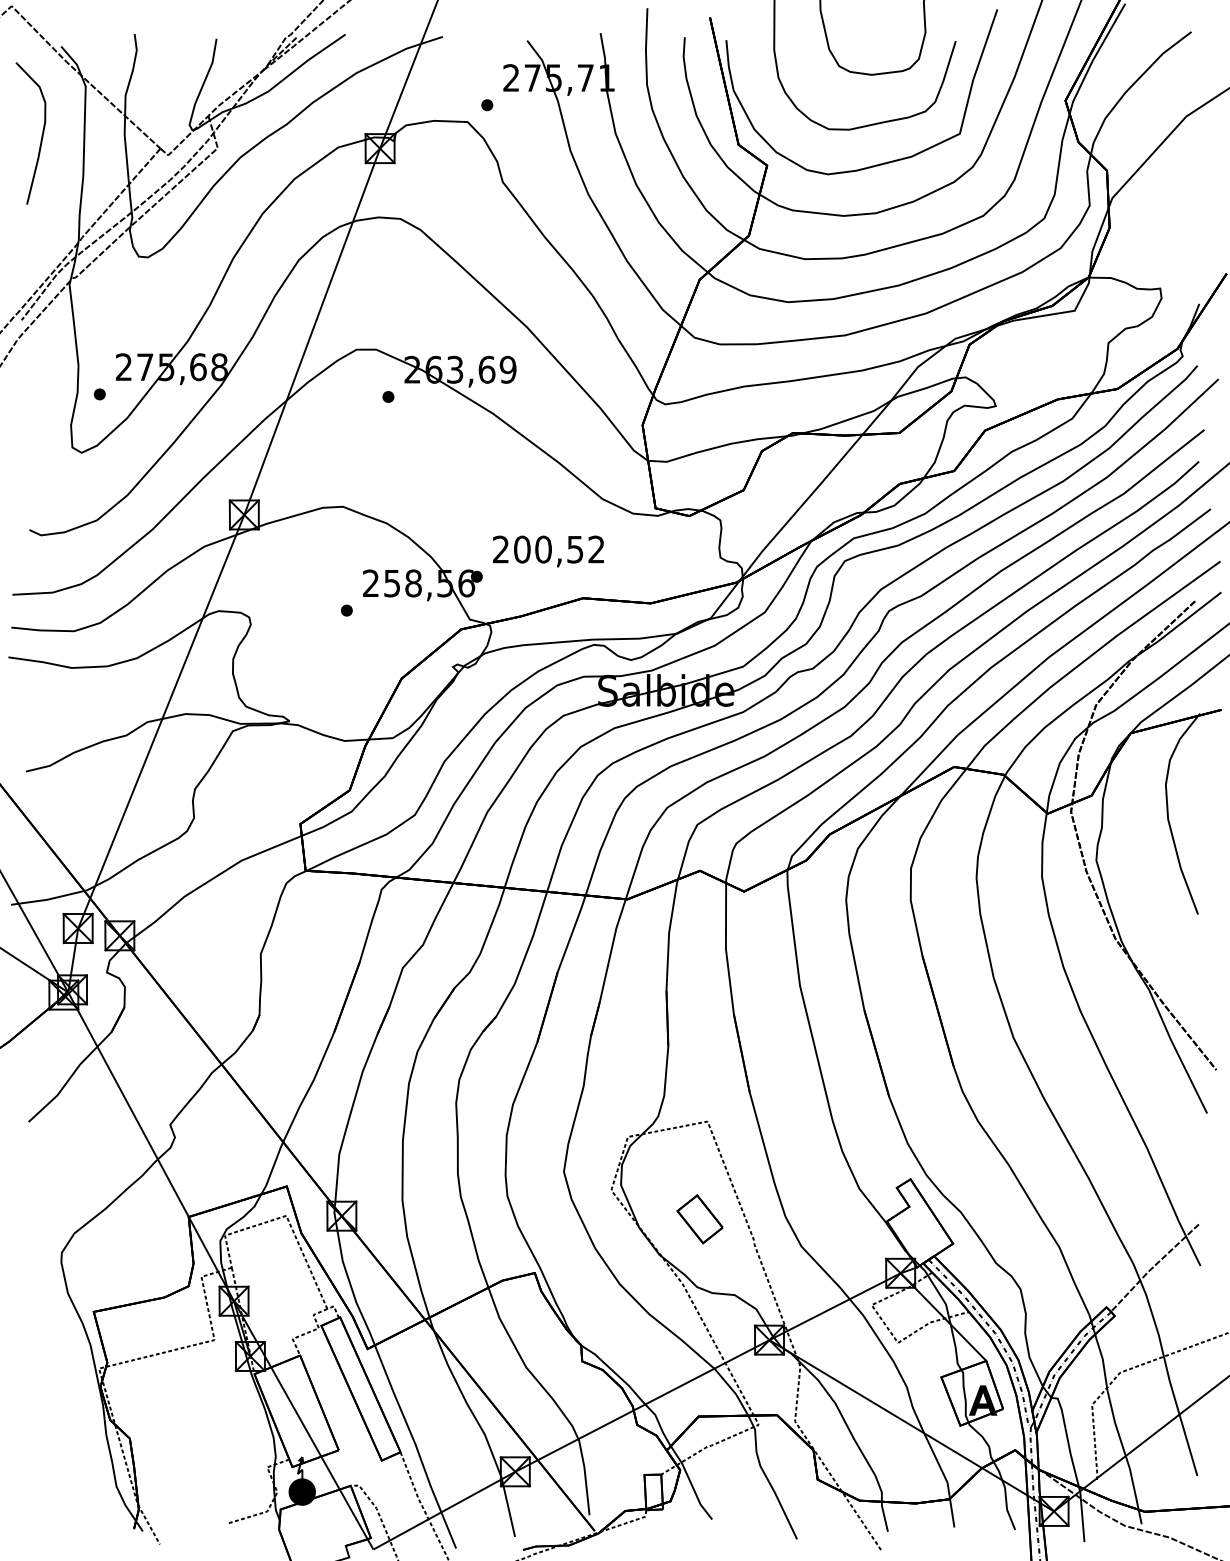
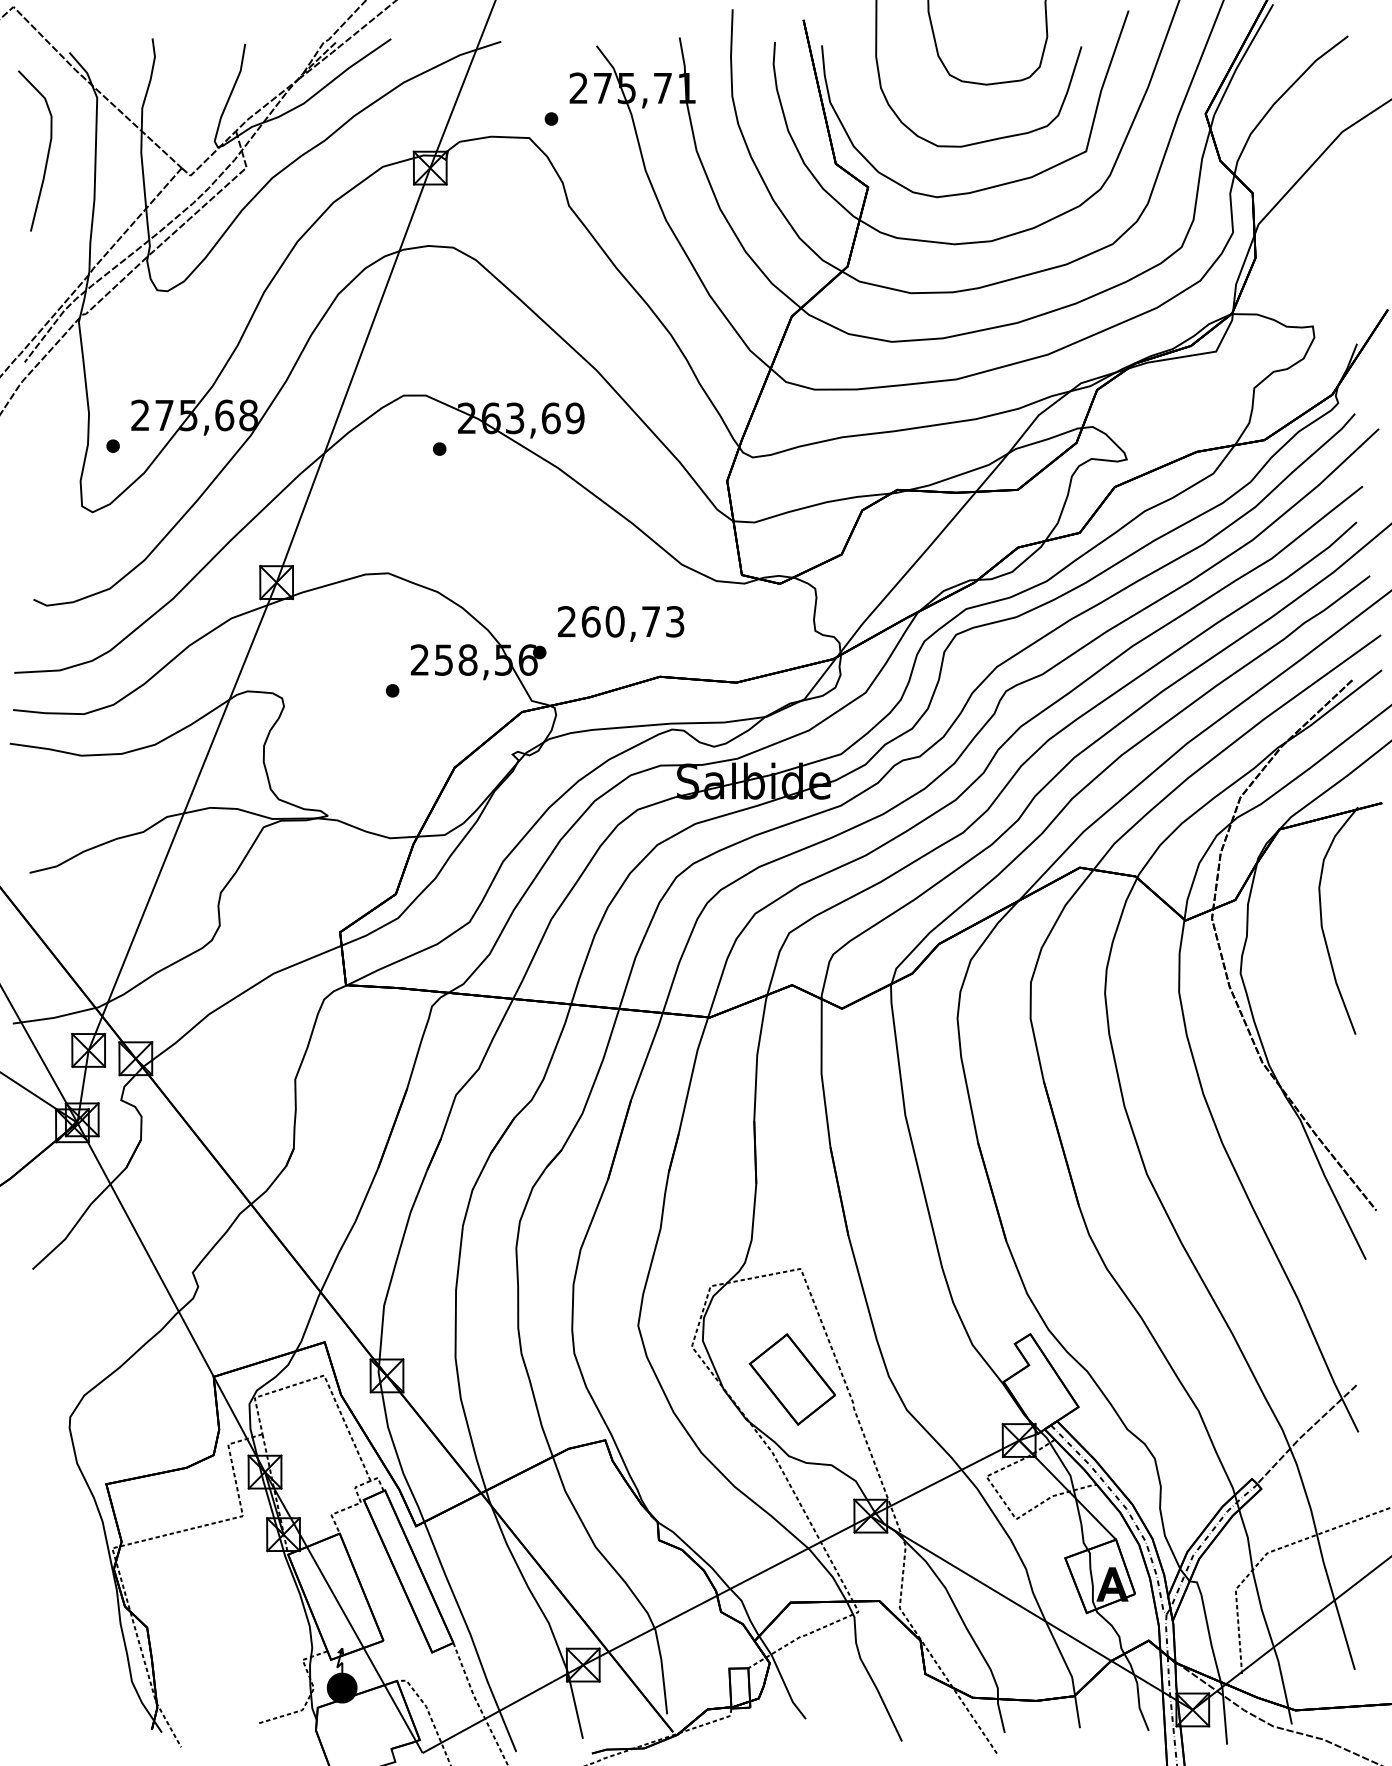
text: (558, 549) -> (632, 621), 200,52 -> 260,73
part: (699, 1219) -> (791, 1379), size x1.67

